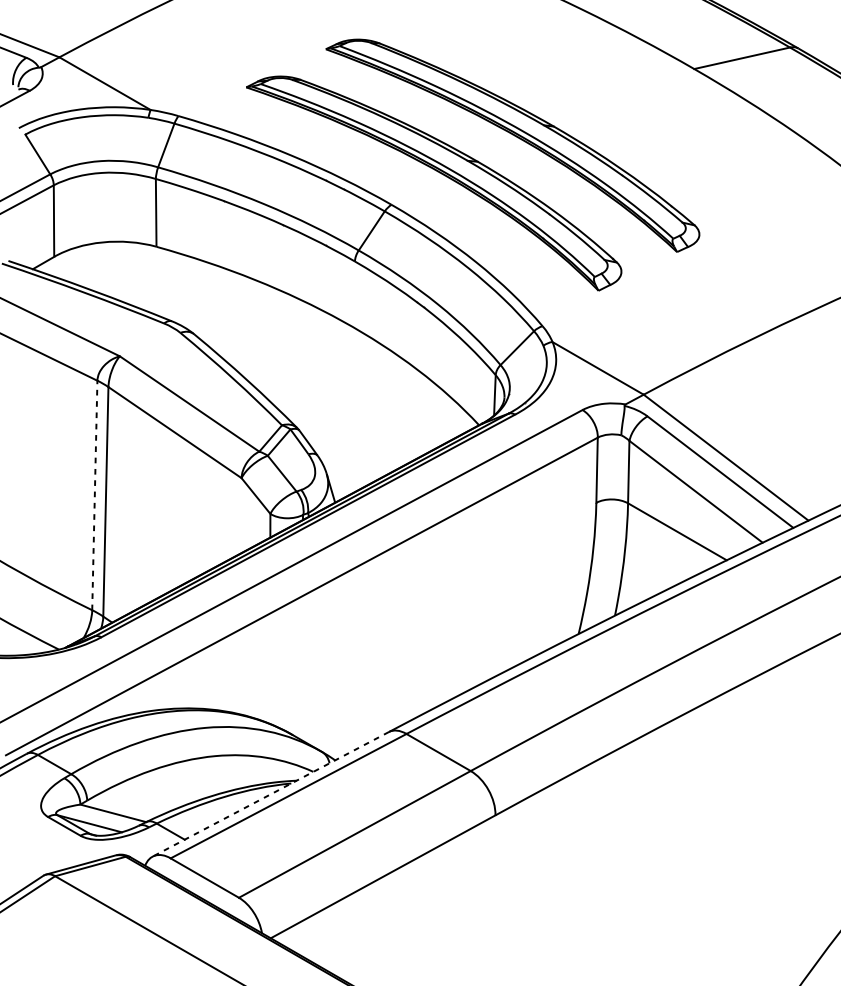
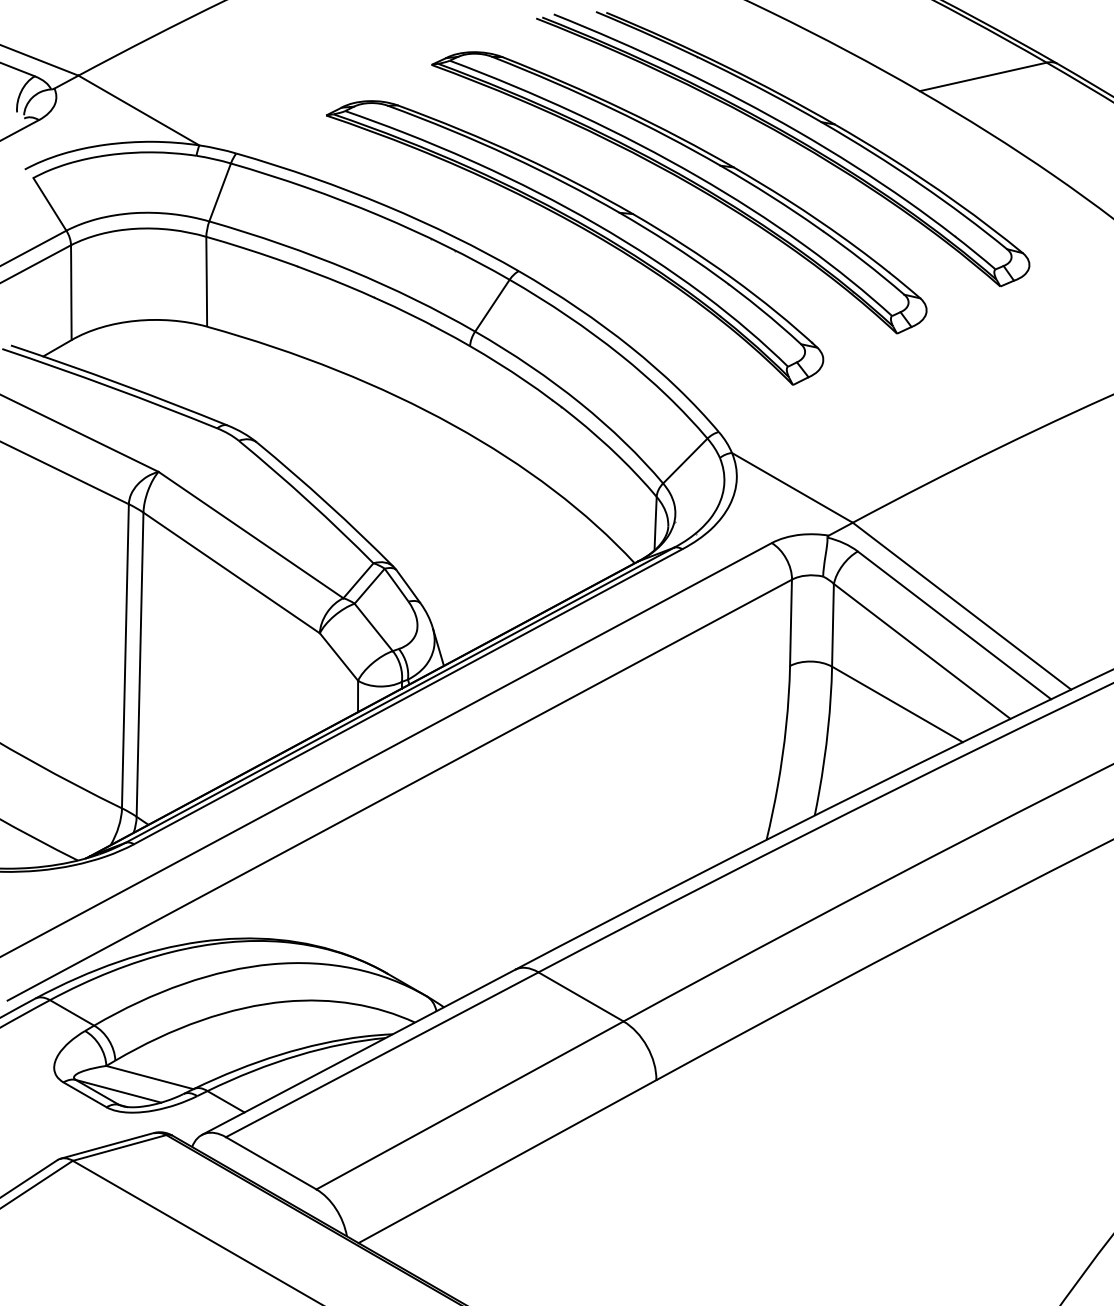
part: (596, 106) -> (790, 140), added
line: (94, 494) -> (125, 655), dashed -> solid
line: (270, 794) -> (358, 1052), dashed -> solid

